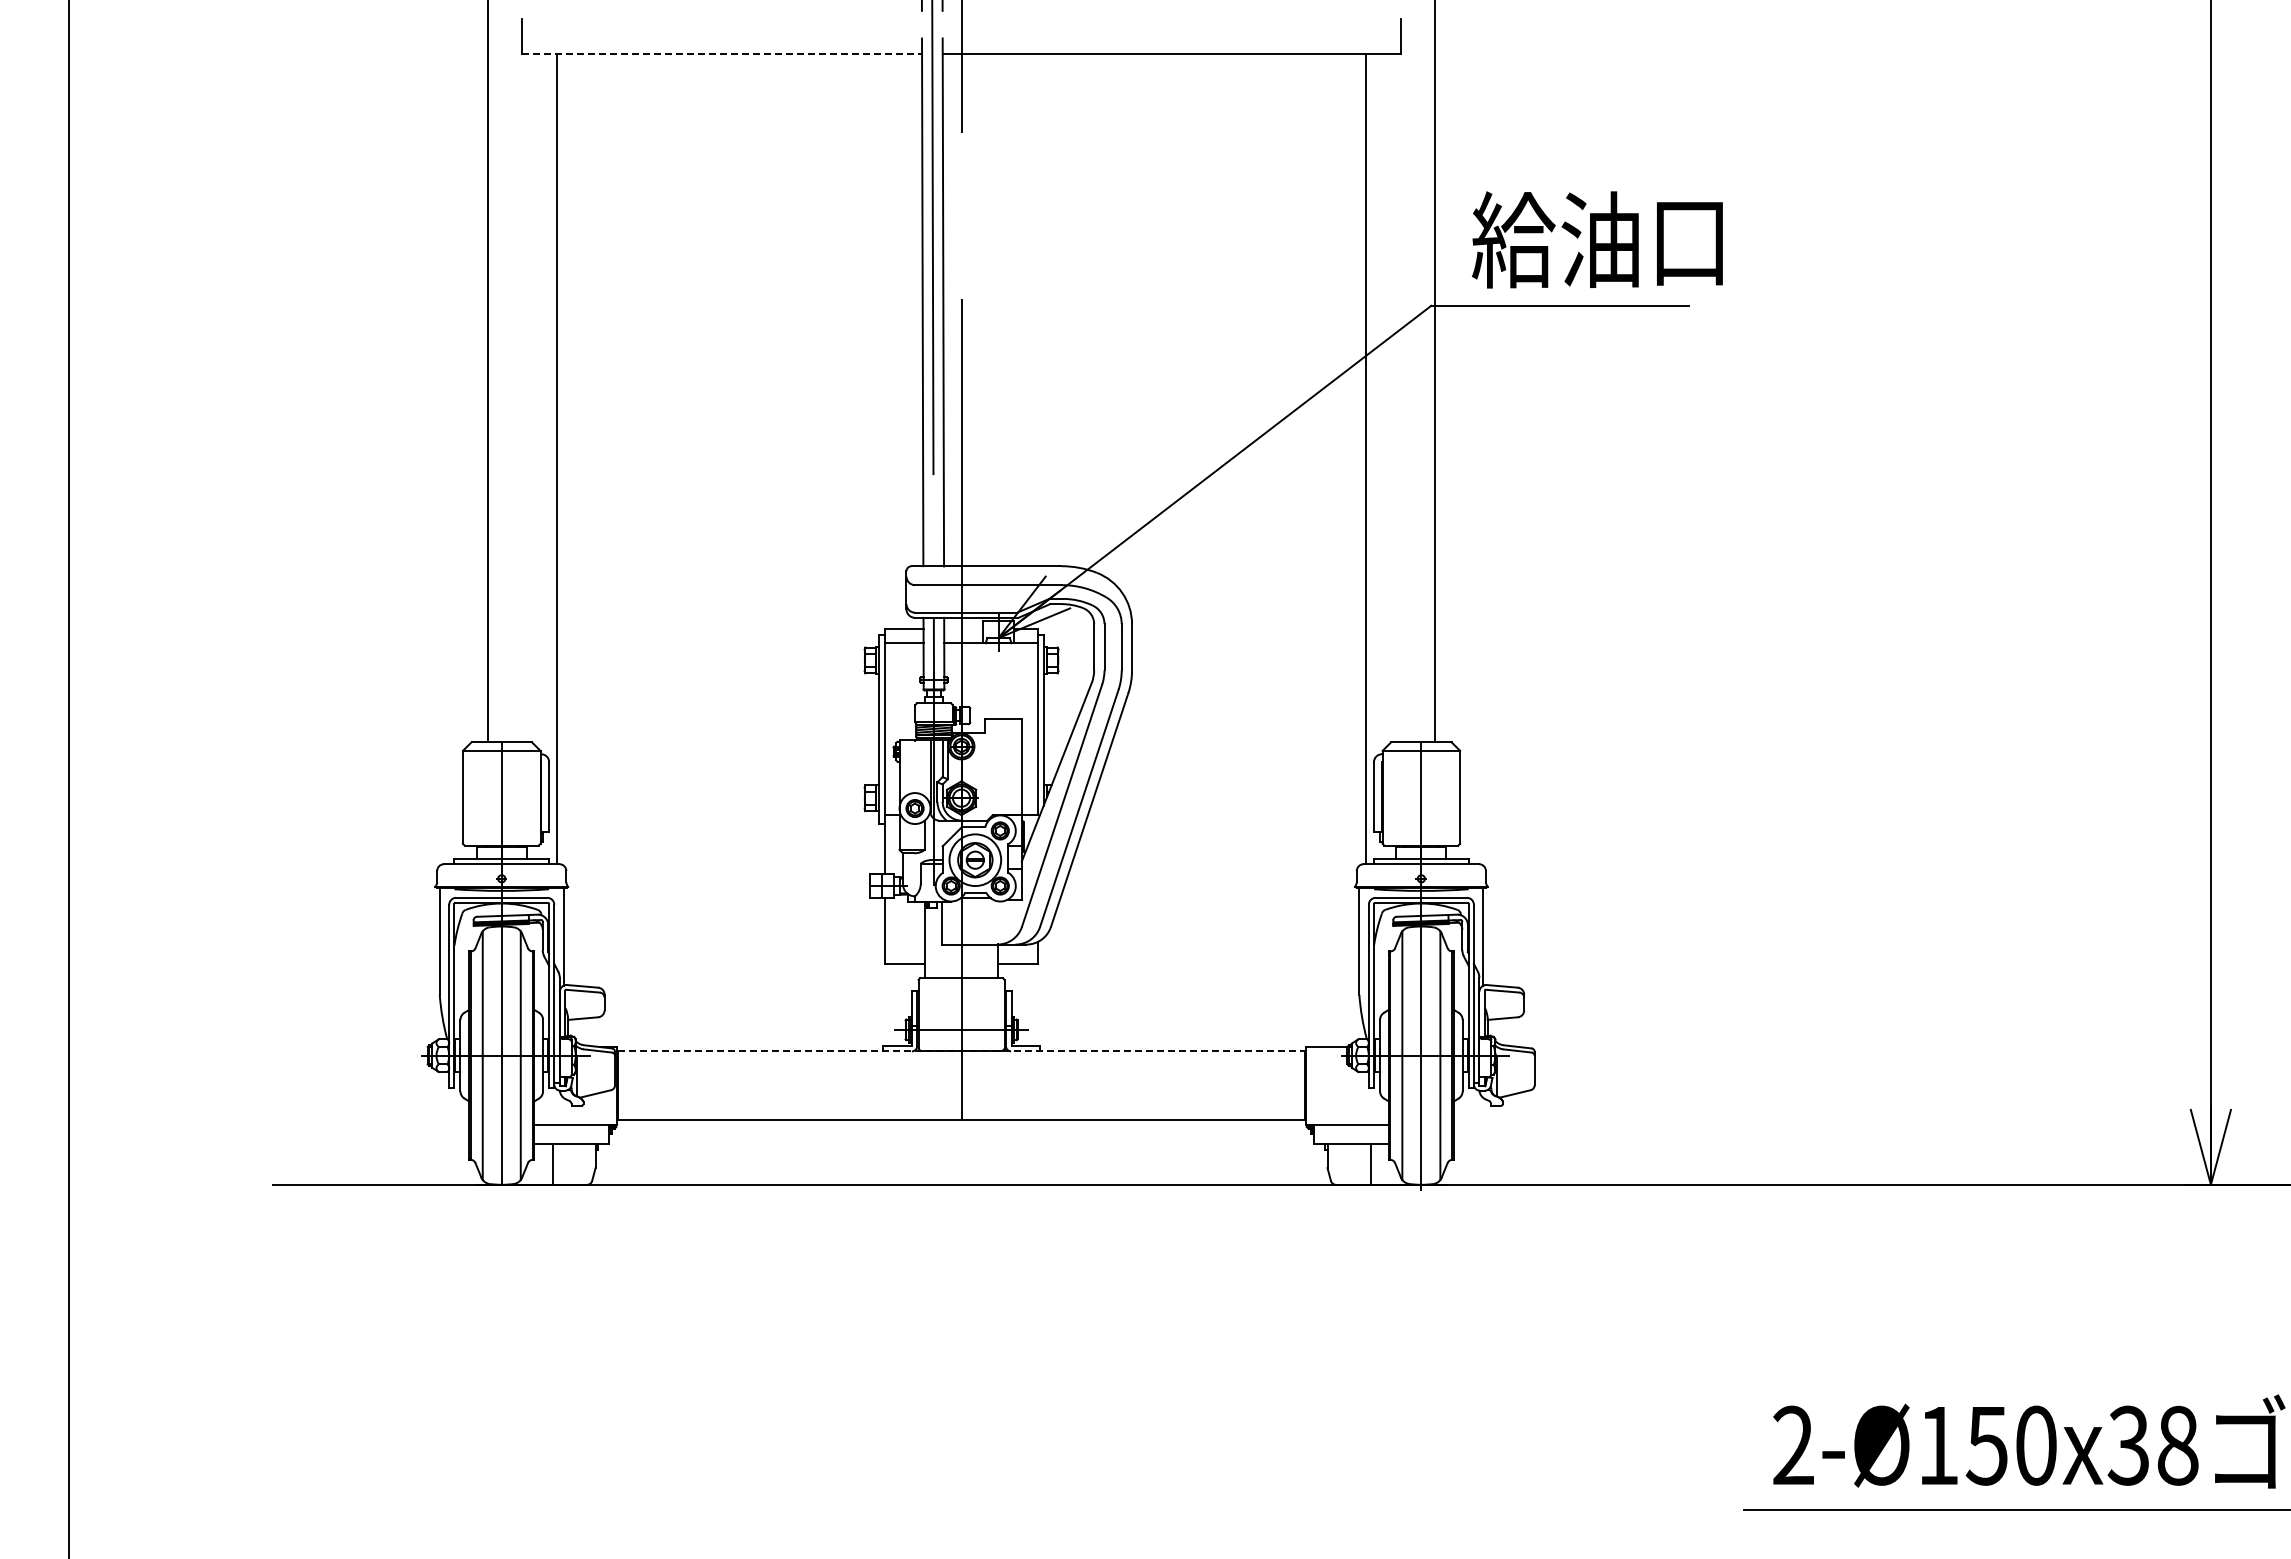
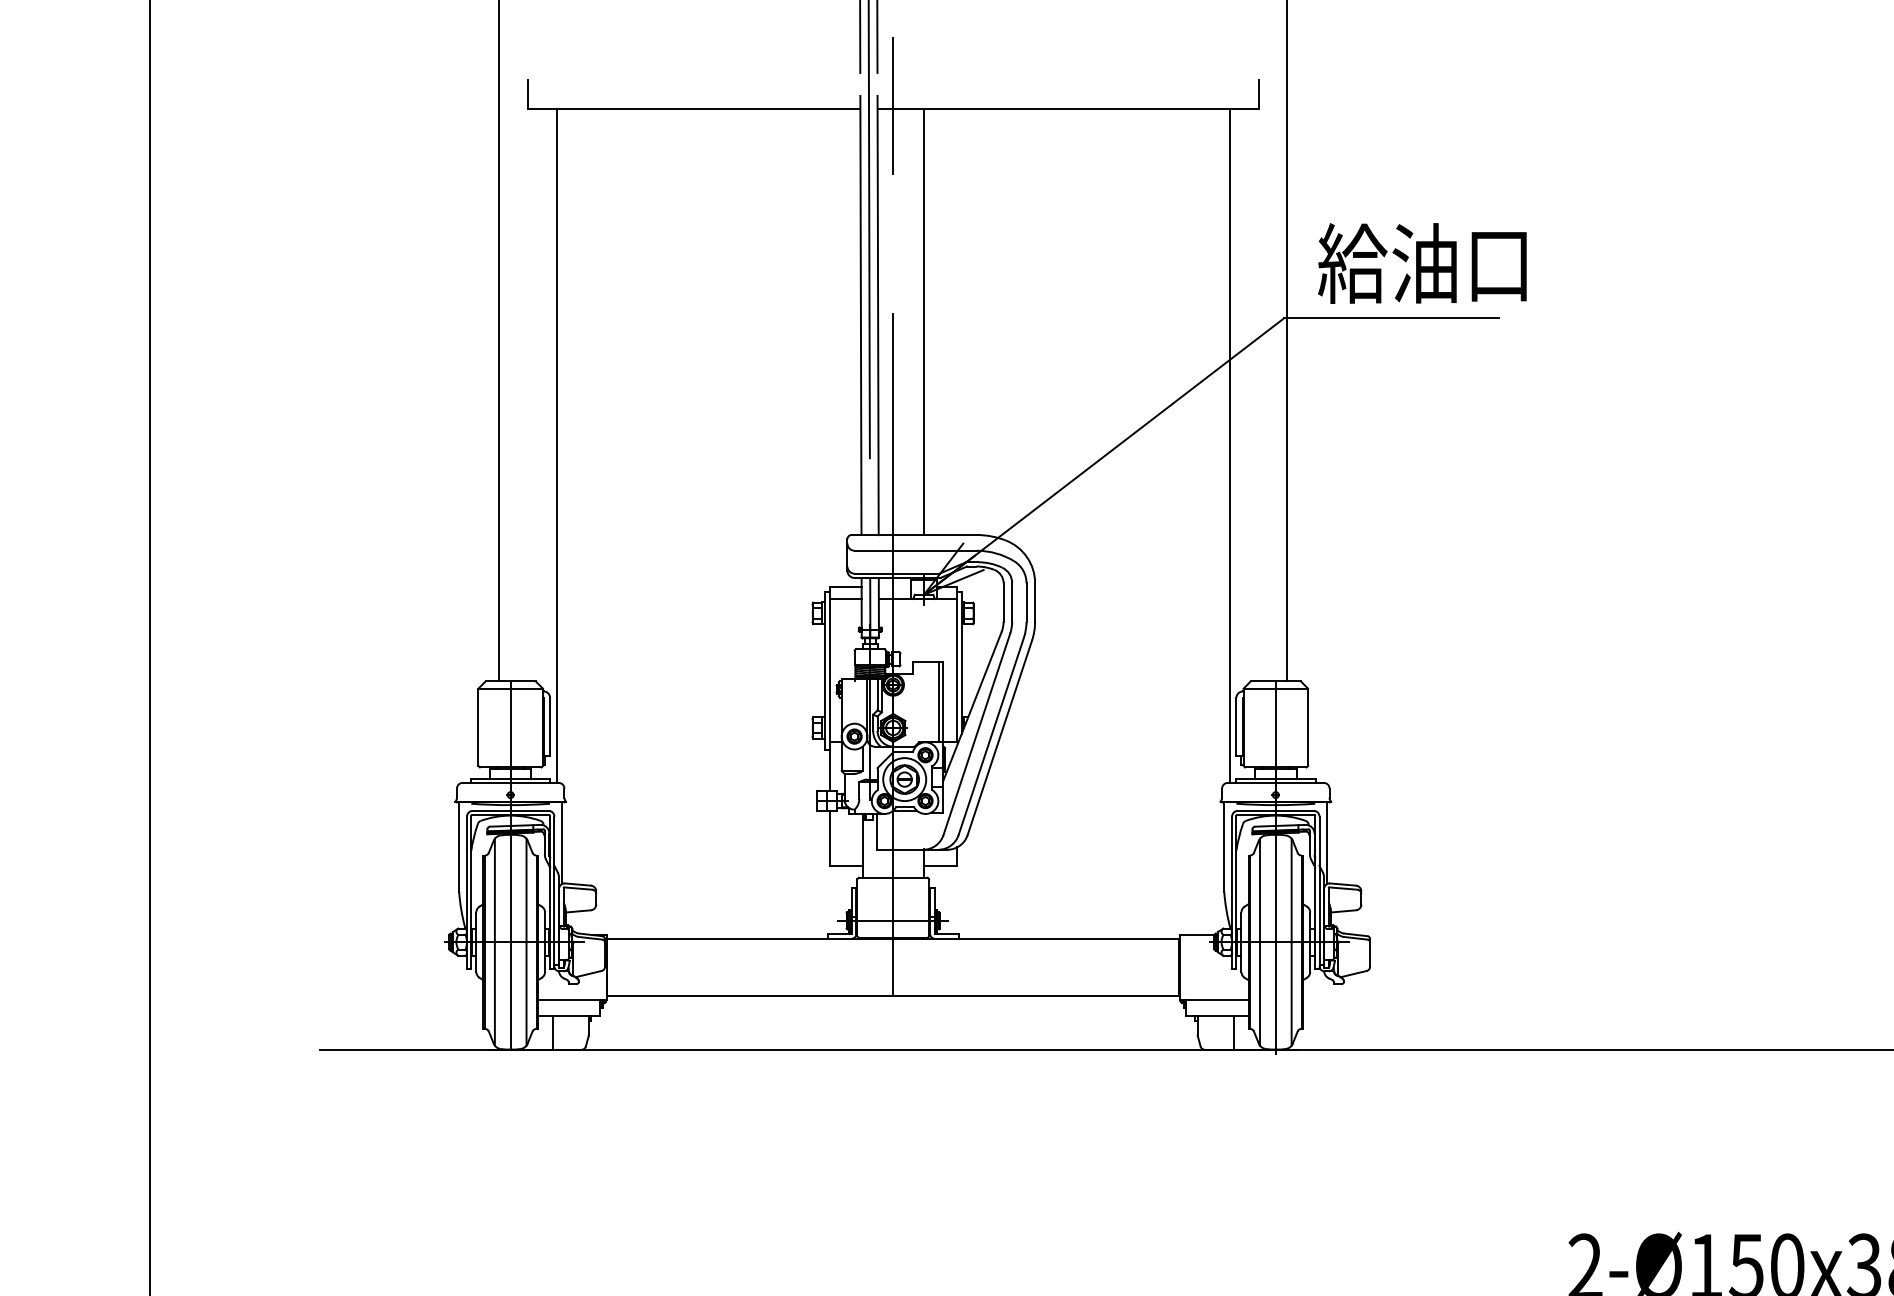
line: (722, 53) -> (694, 108), dashed -> solid
line: (998, 309) -> (923, 321), added
line: (1016, 767) -> (938, 702), added
line: (961, 1051) -> (893, 938), dashed -> solid

